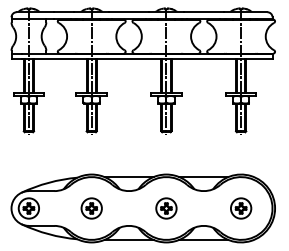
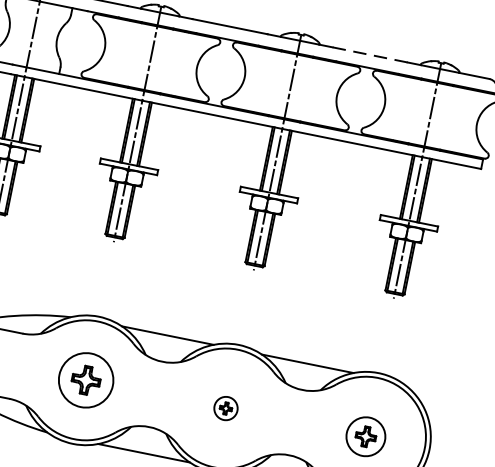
line: (203, 12) -> (369, 55), solid -> dashed
part: (91, 208) -> (85, 380), size x1.4
part: (166, 208) -> (226, 408), size x0.6

